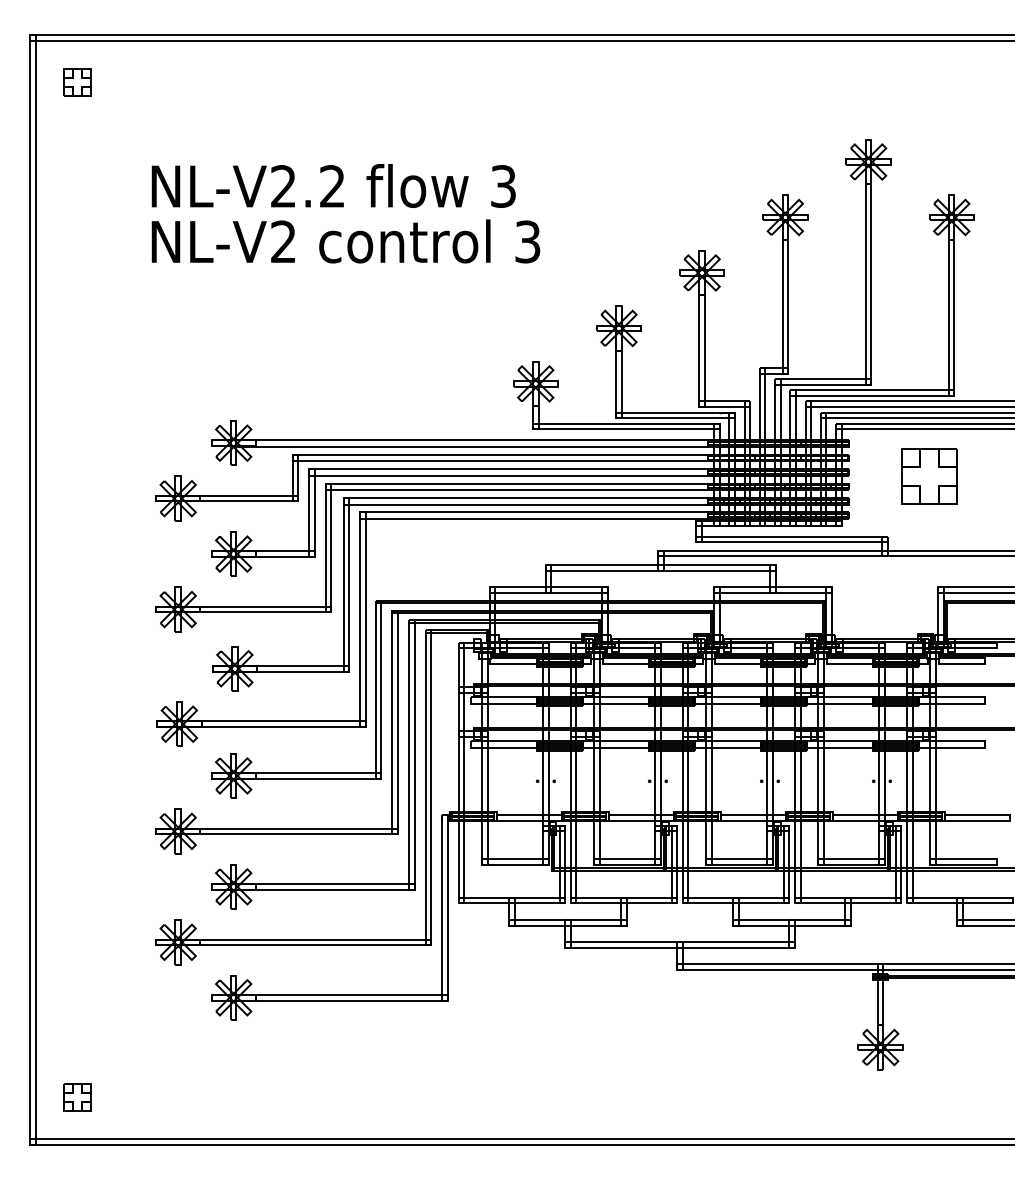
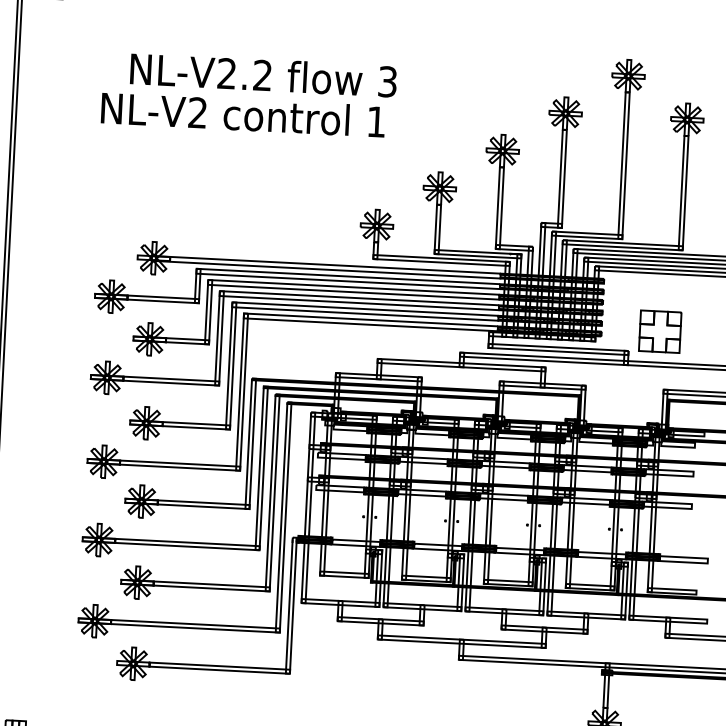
text: (333, 185) -> (263, 74), moved
text: (527, 241) -> (376, 121), 3 -> 1
part: (929, 476) -> (660, 331), moved

